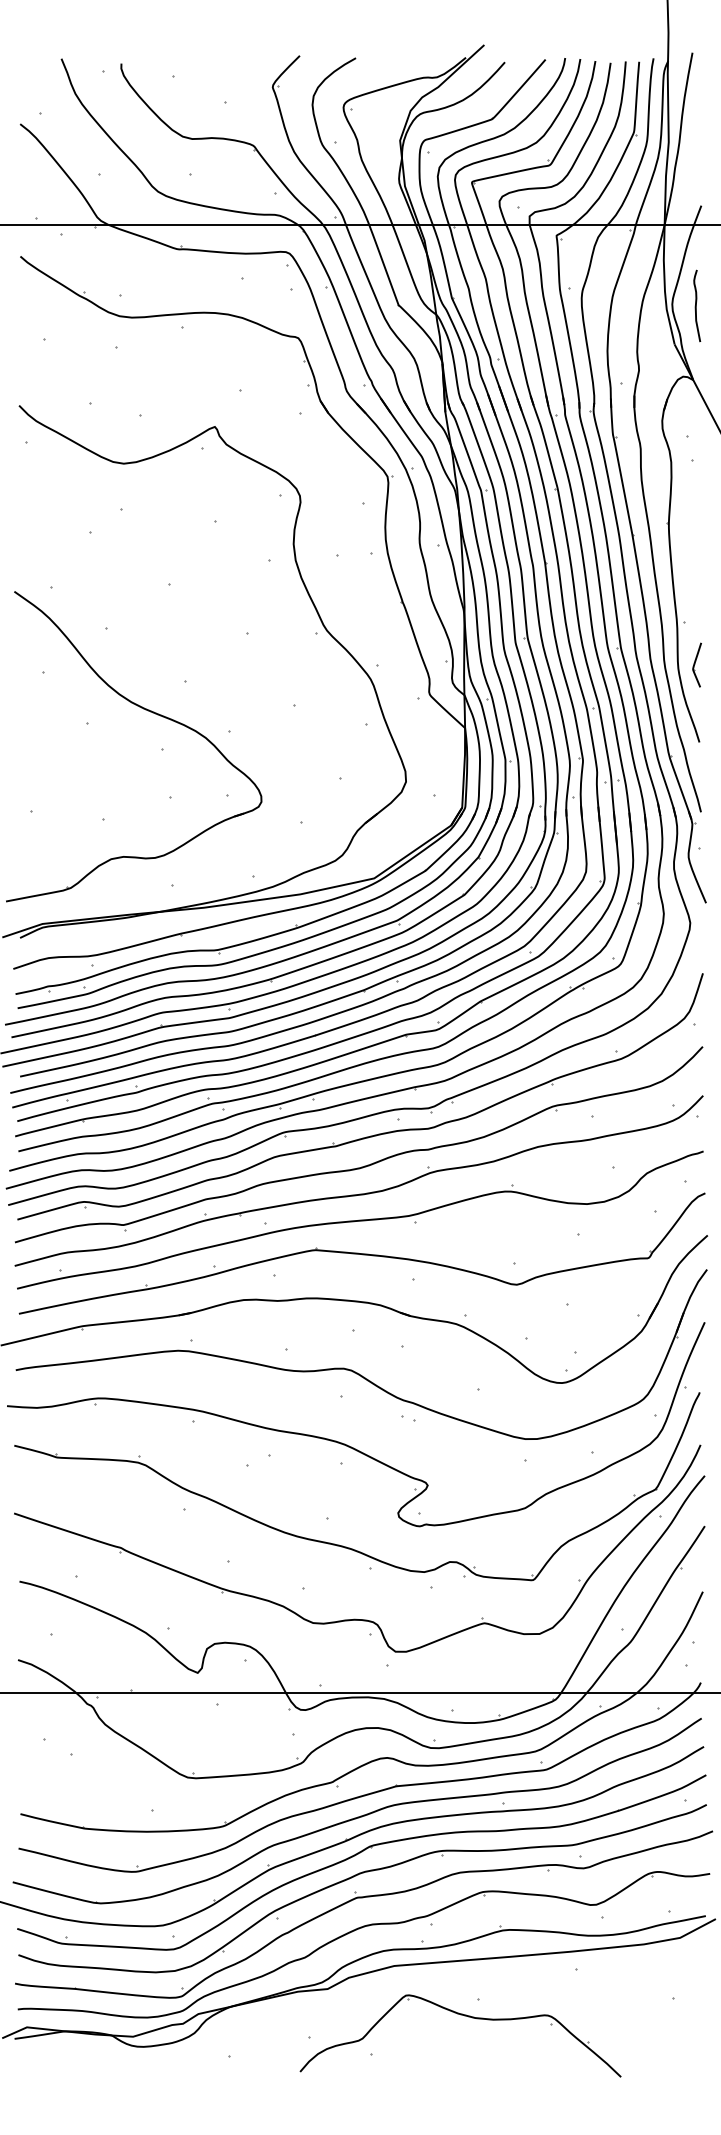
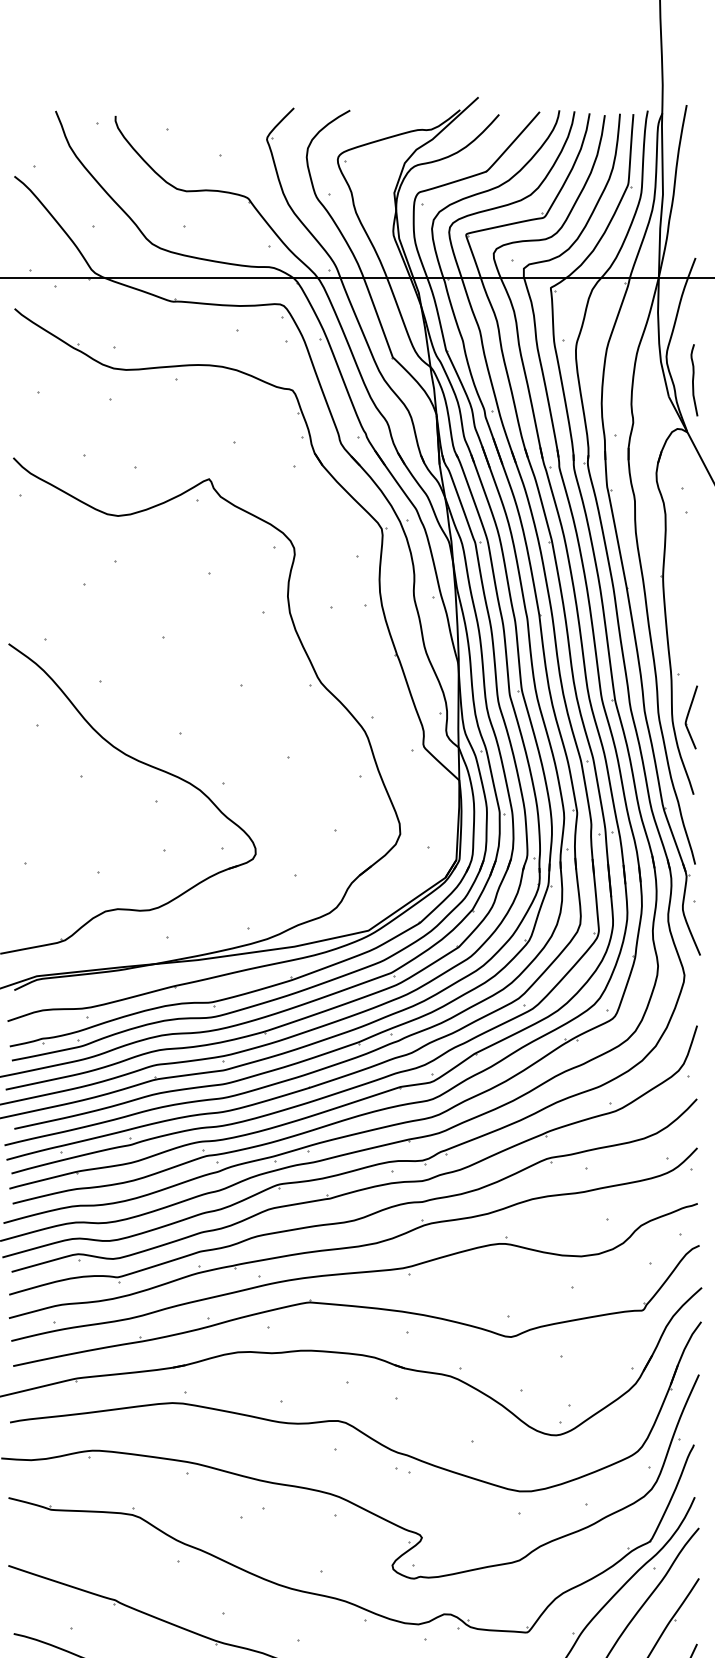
curve: (696, 305) -> (693, 379), moved
part: (696, 664) -> (690, 716), size x1.43

